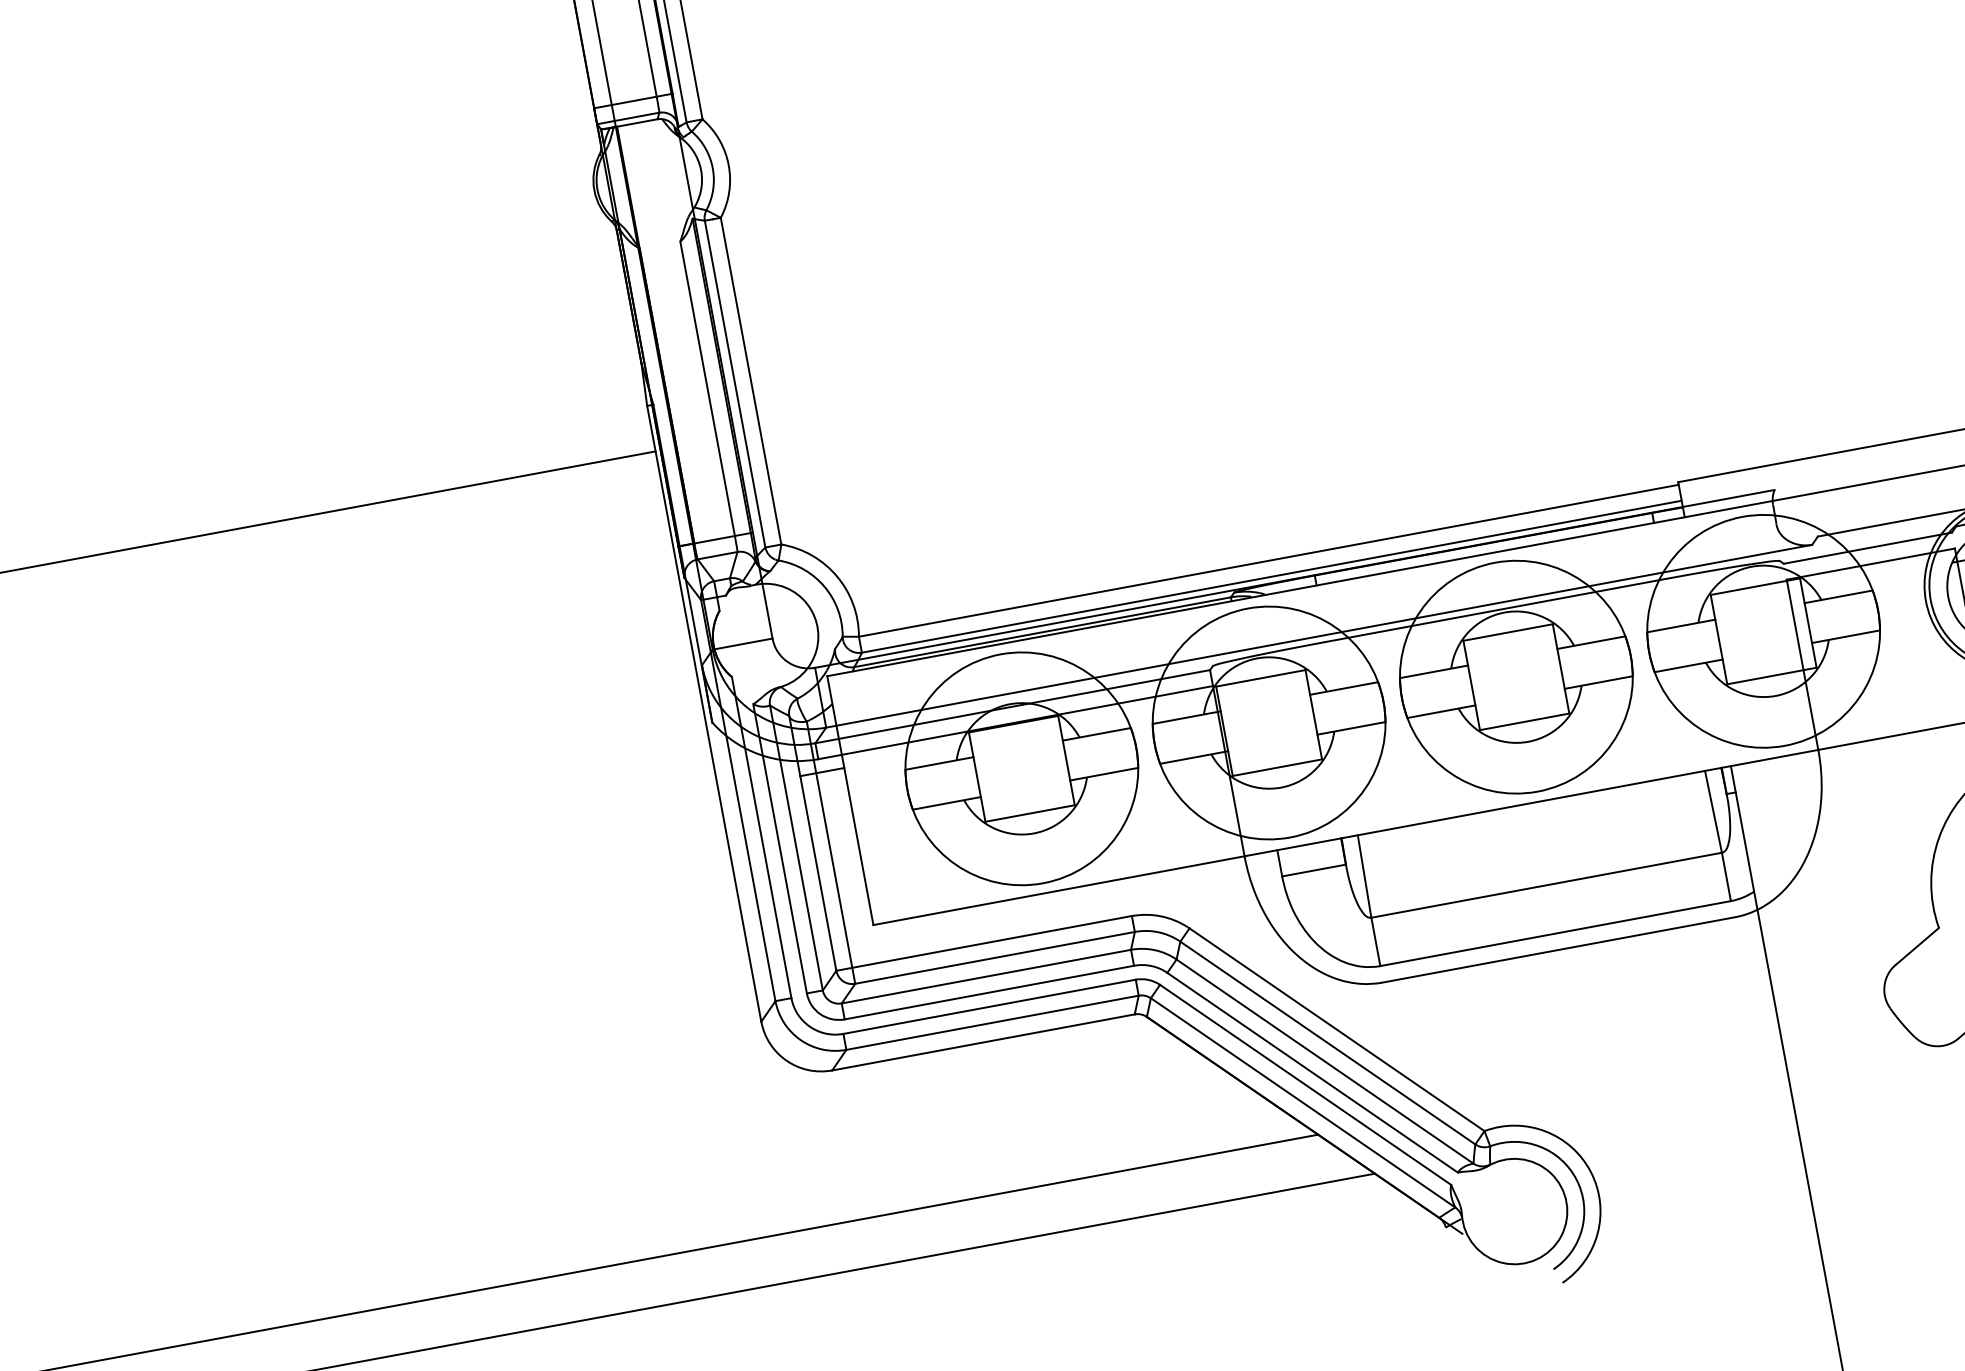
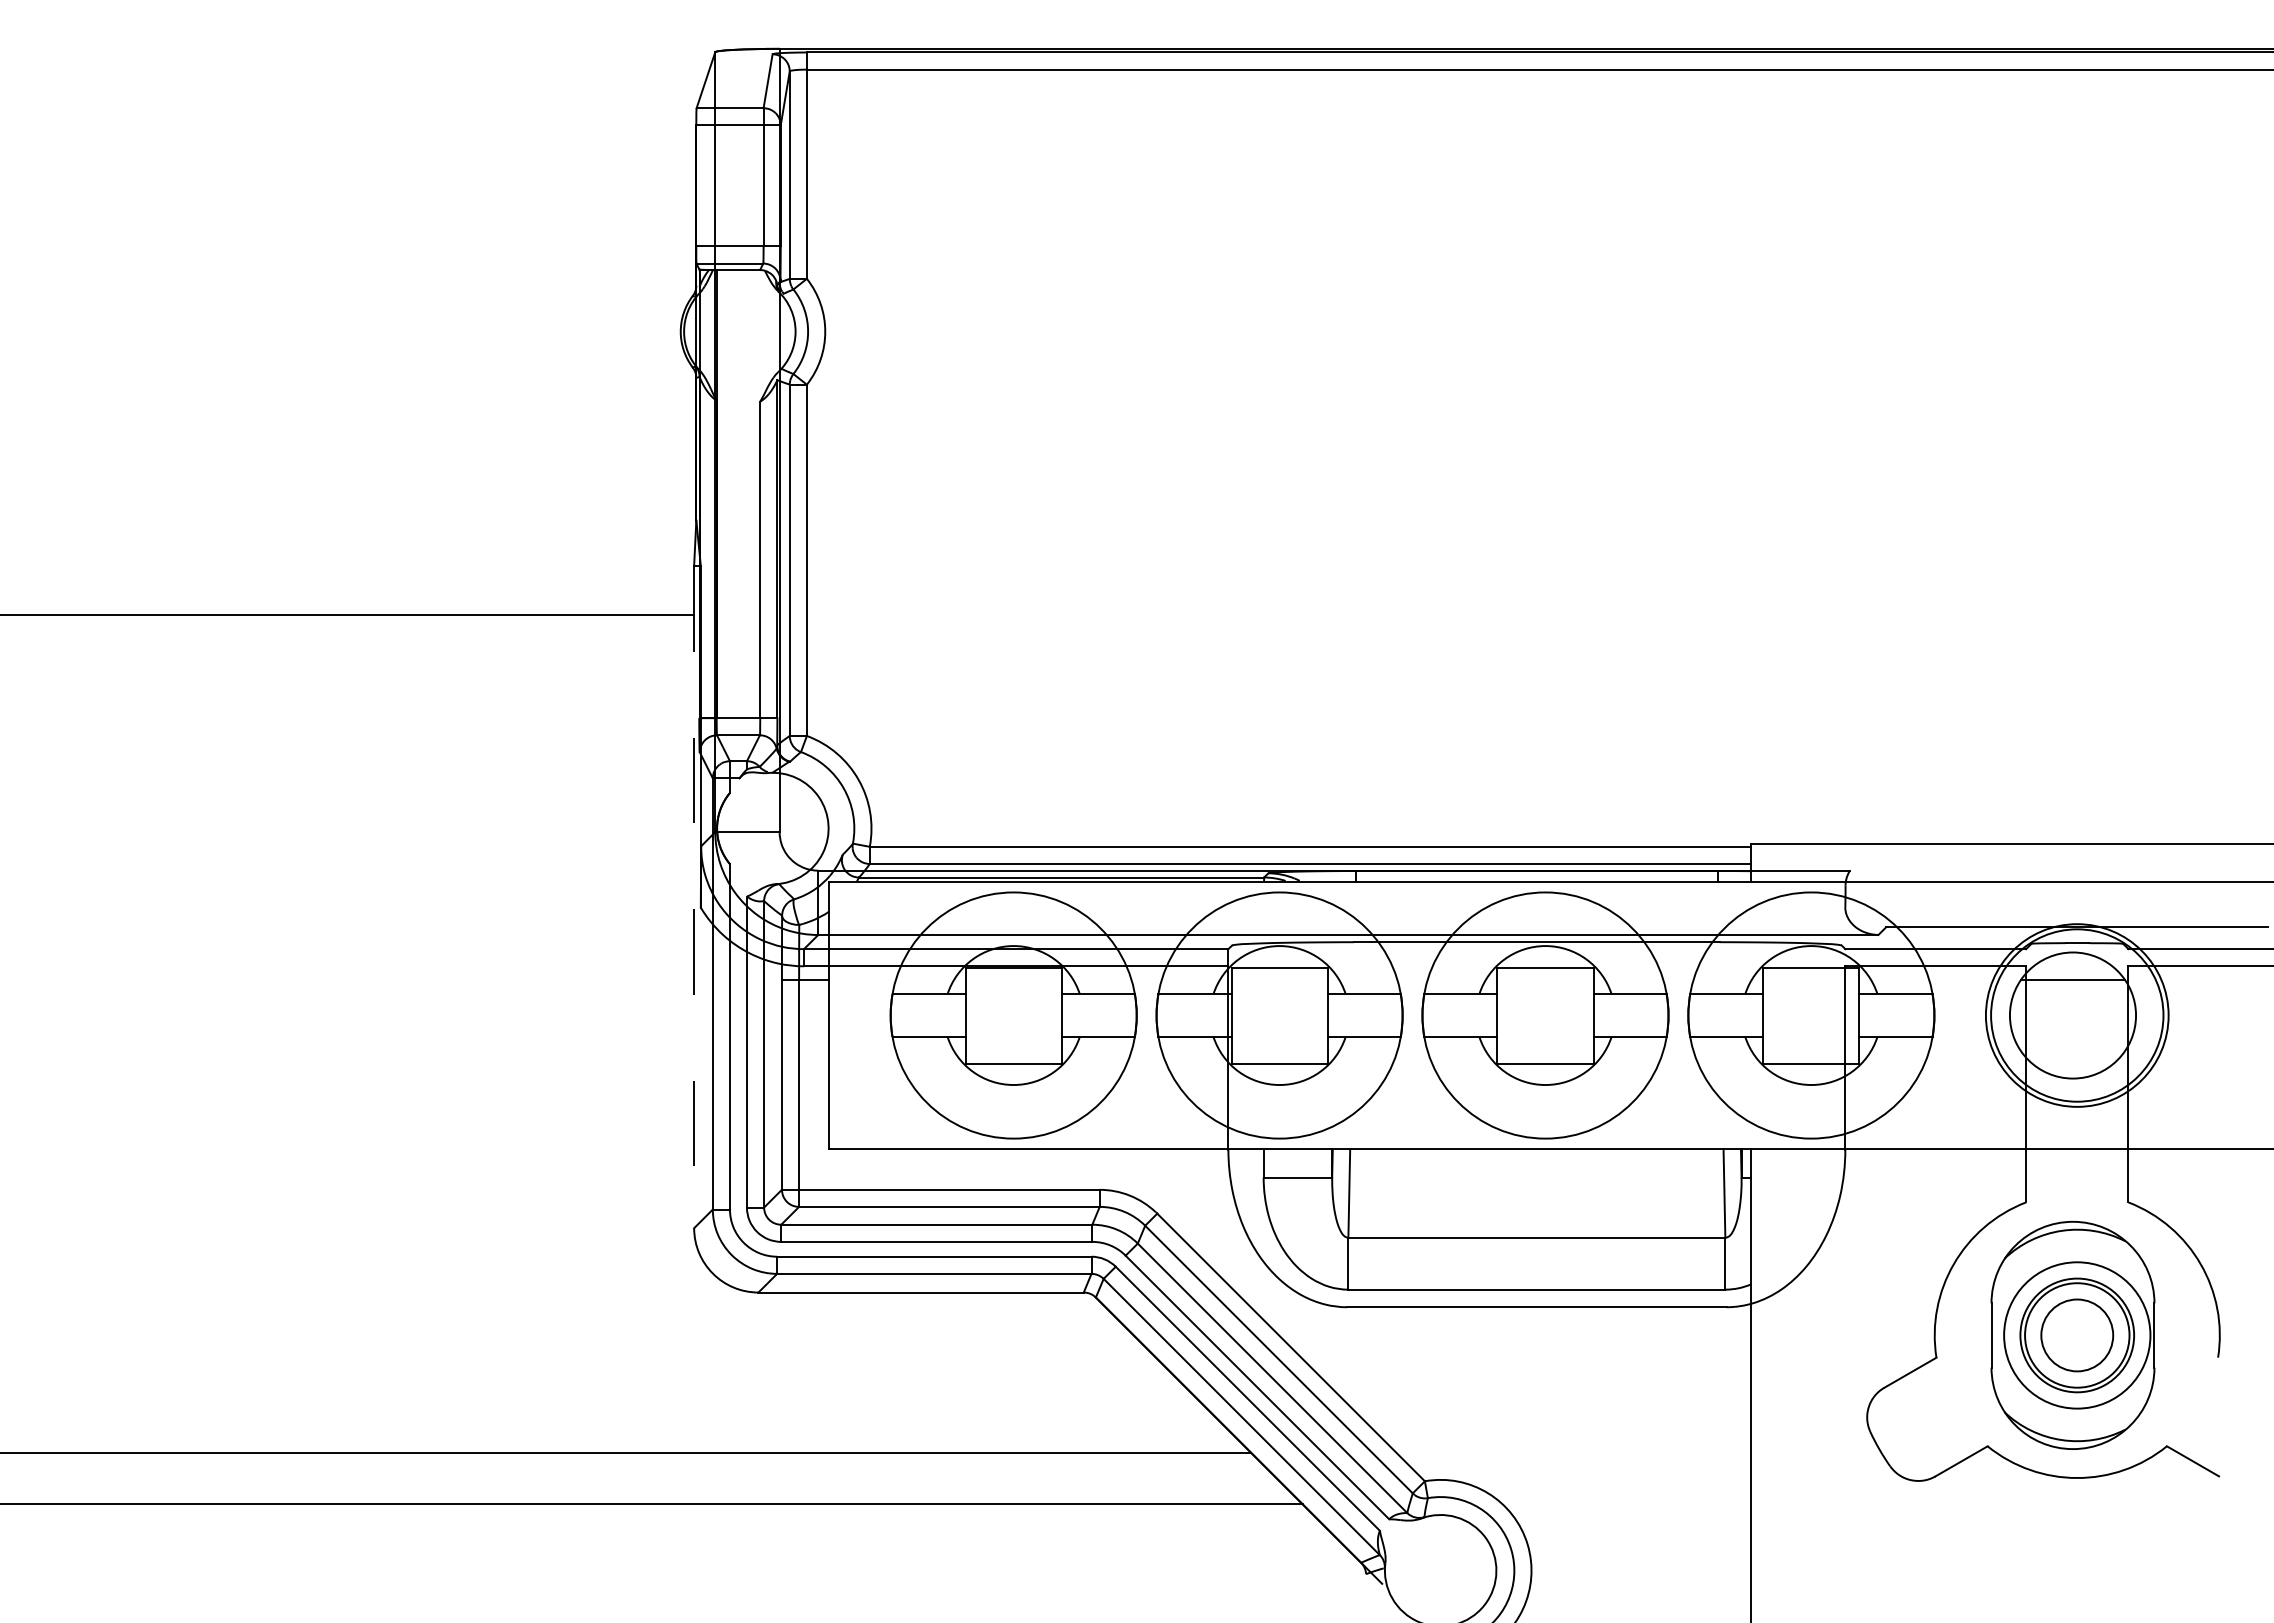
line: (704, 714) -> (694, 897), solid -> dashed

